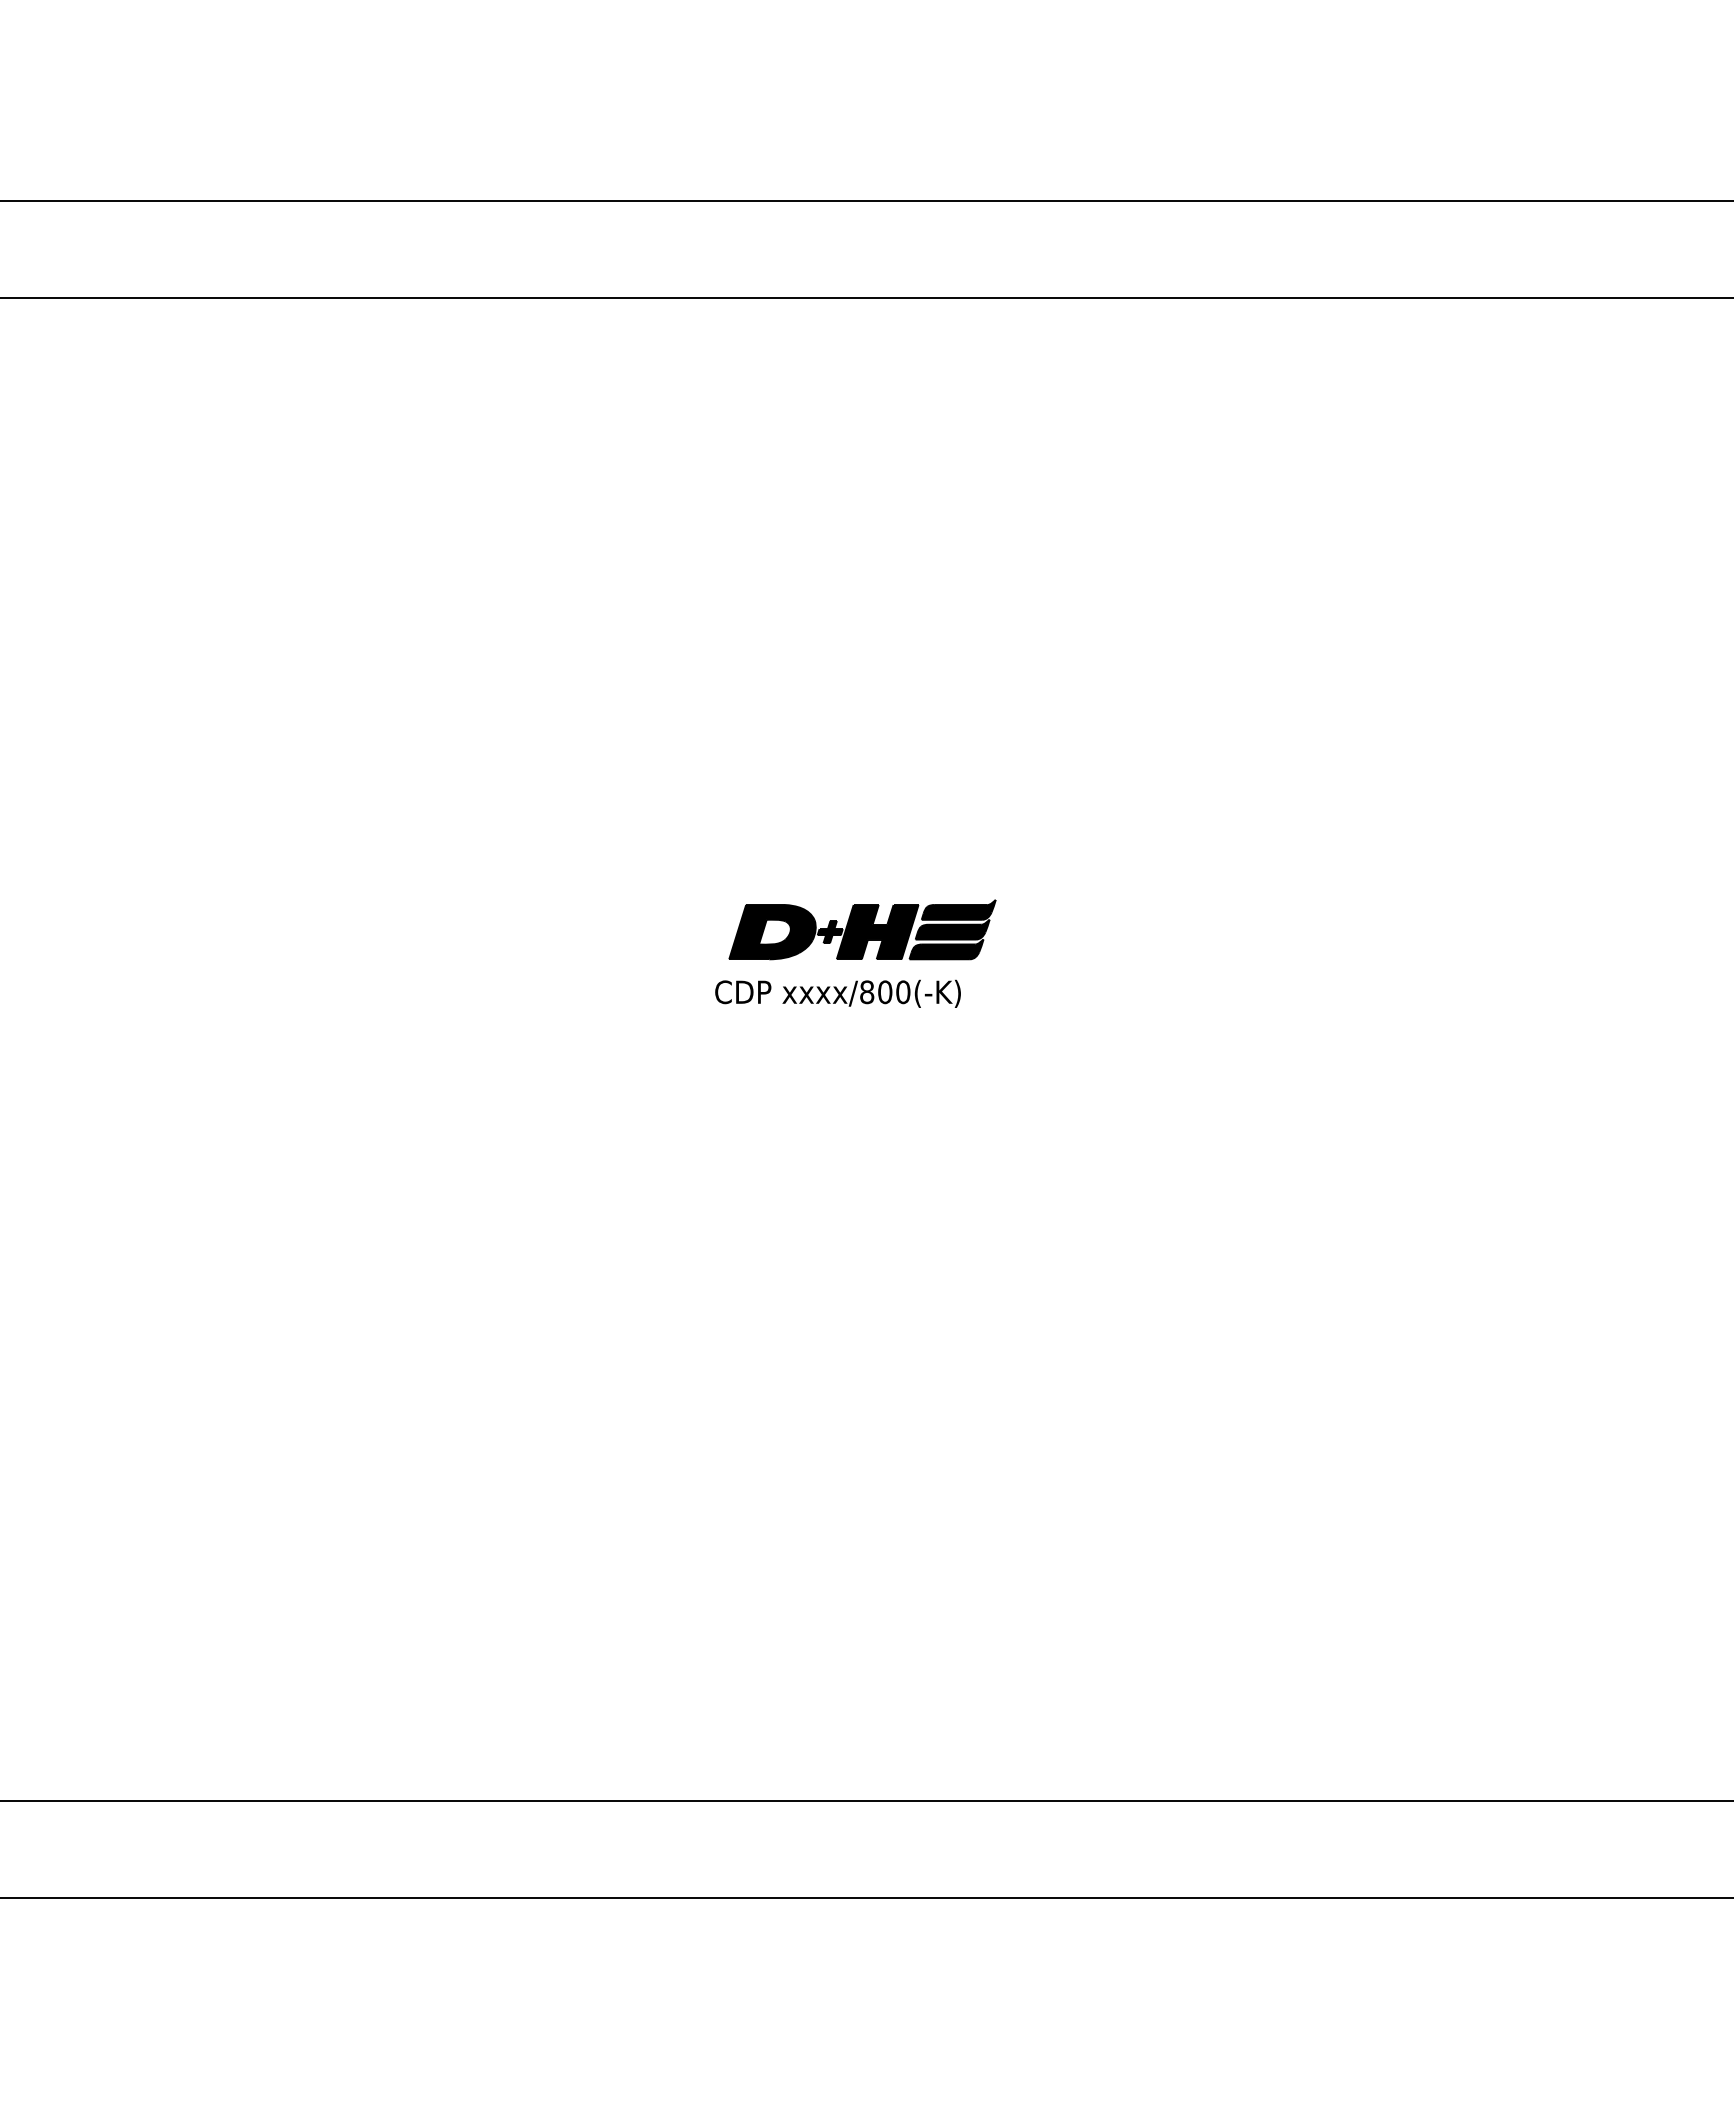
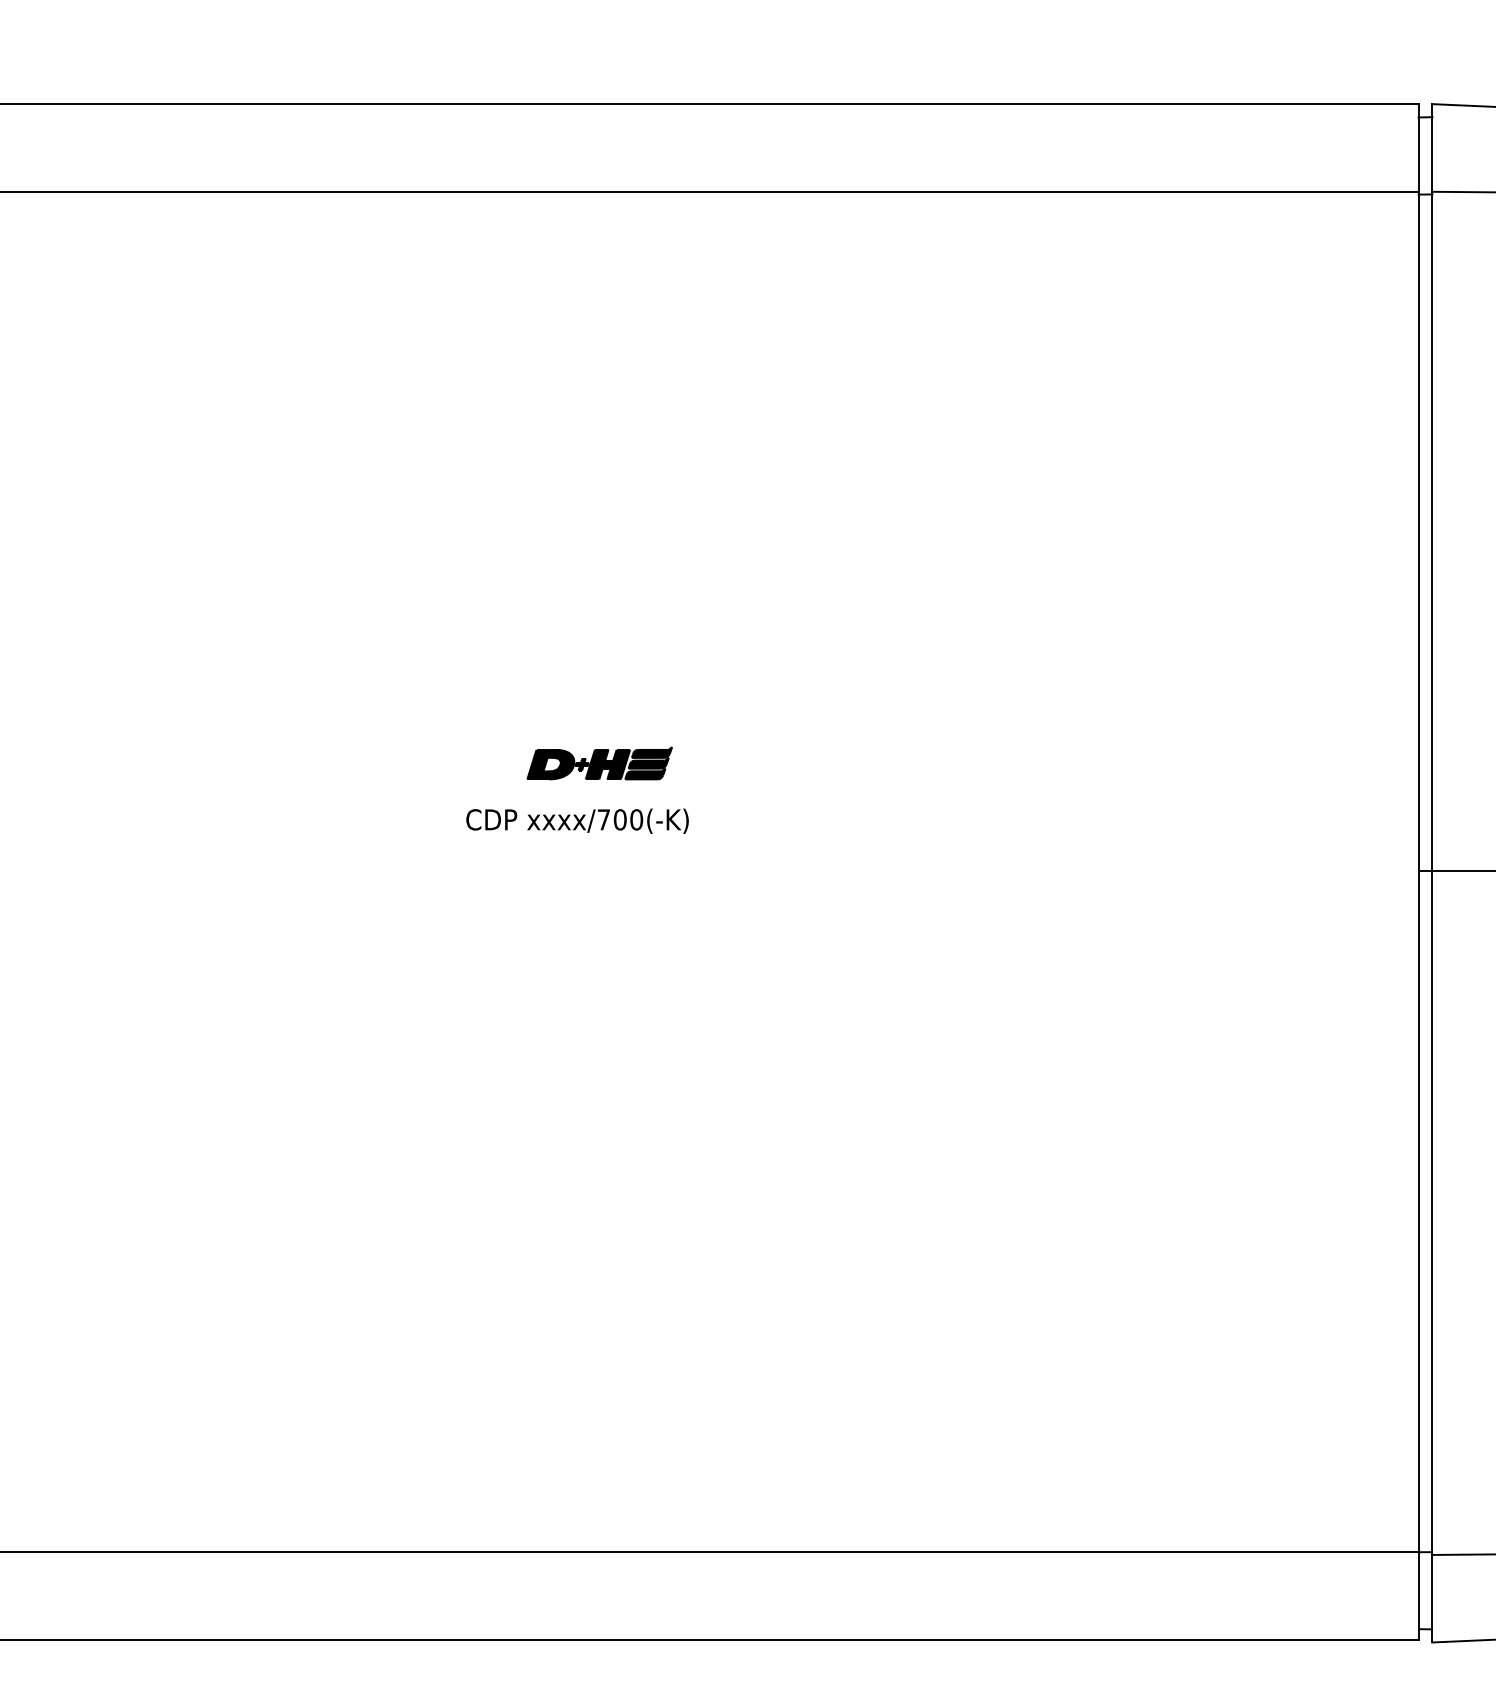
part: (862, 929) -> (599, 763), size x0.6
text: (867, 992) -> (604, 820), xxxx/800(-K) -> xxxx/700(-K)

